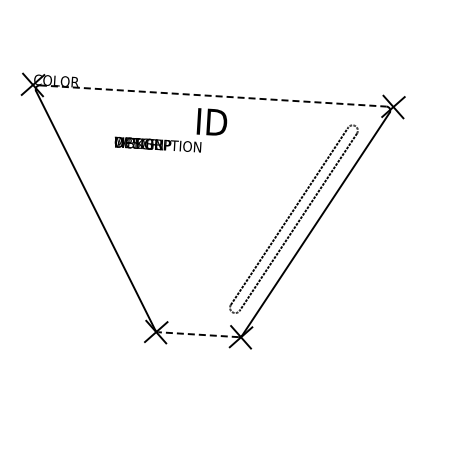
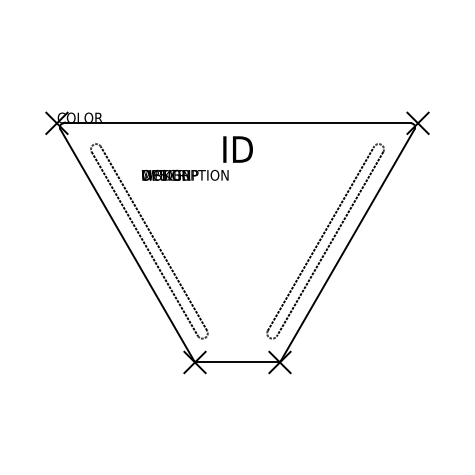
line: (213, 96) -> (237, 123), dashed -> solid
part: (118, 208) -> (149, 241), added
line: (198, 334) -> (237, 362), dashed -> solid

